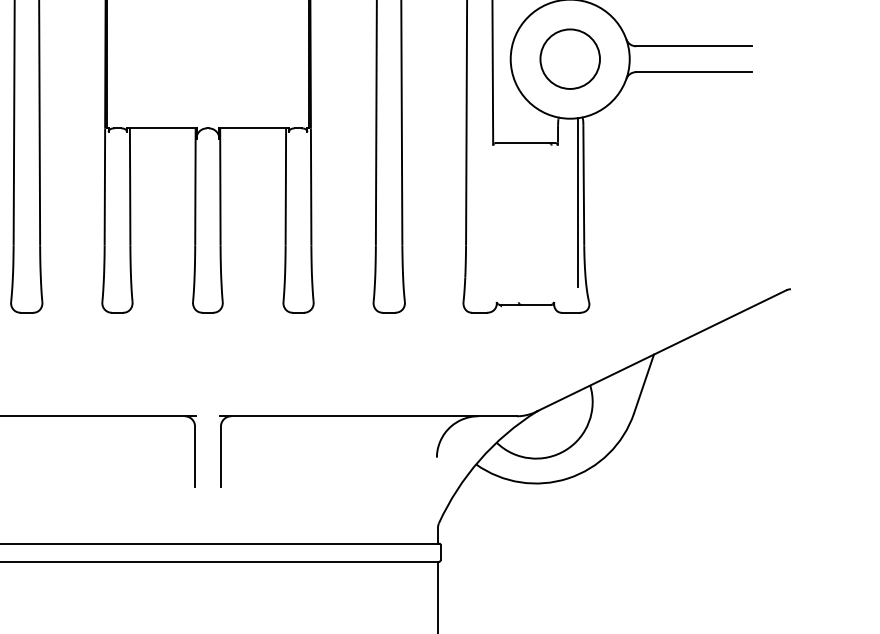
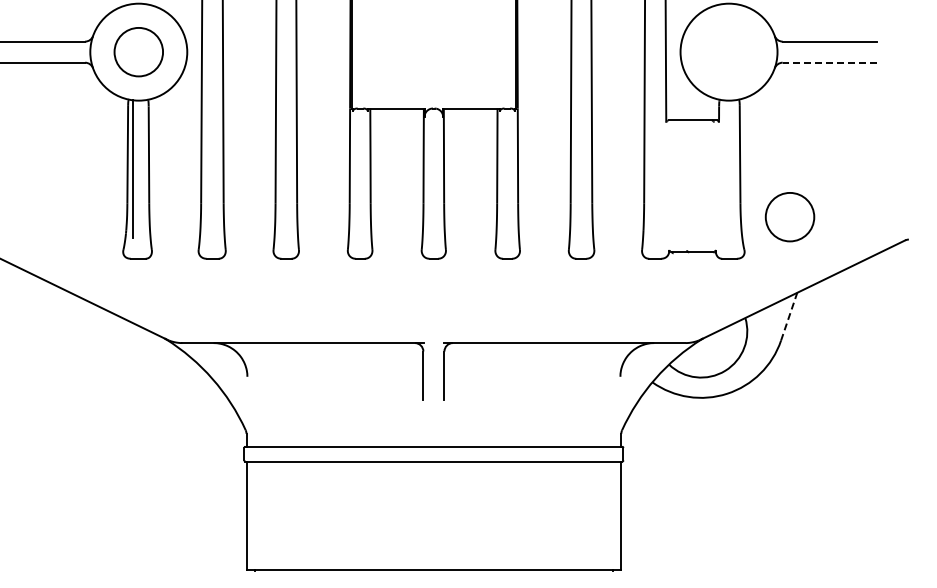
circle: (569, 59) -> (789, 217), moved
line: (693, 71) -> (829, 62), solid -> dashed
line: (578, 201) -> (735, 168), removed
line: (644, 383) -> (789, 316), solid -> dashed

